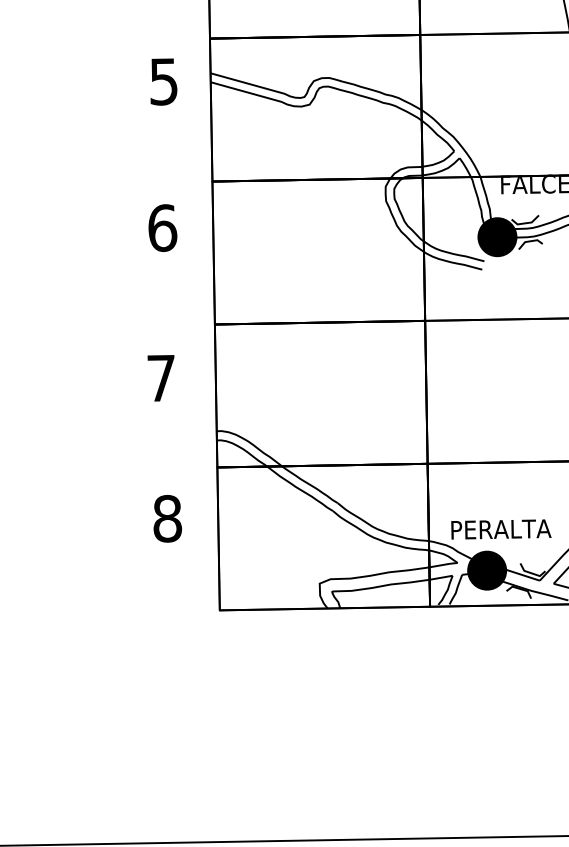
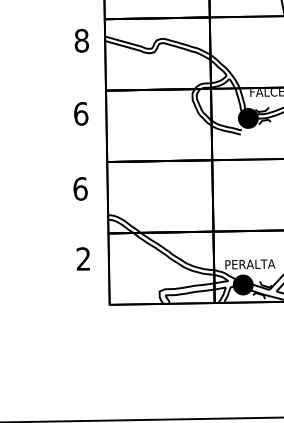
text: (163, 81) -> (81, 40), 5 -> 8
text: (161, 377) -> (80, 188), 7 -> 6
text: (167, 517) -> (83, 258), 8 -> 2

